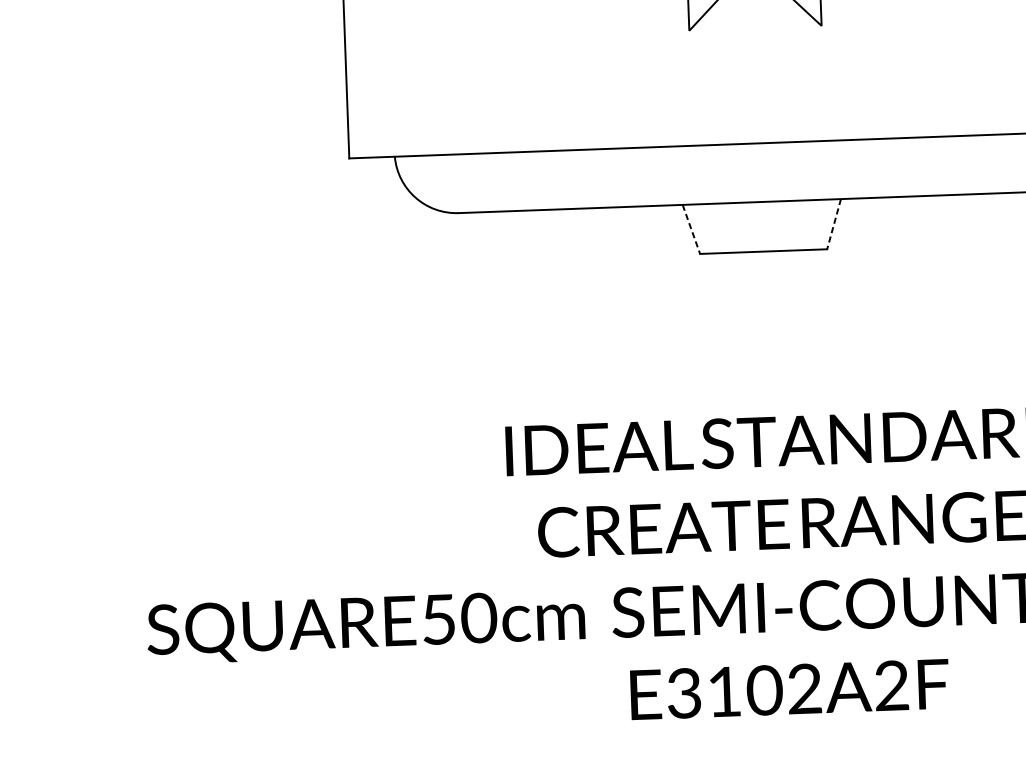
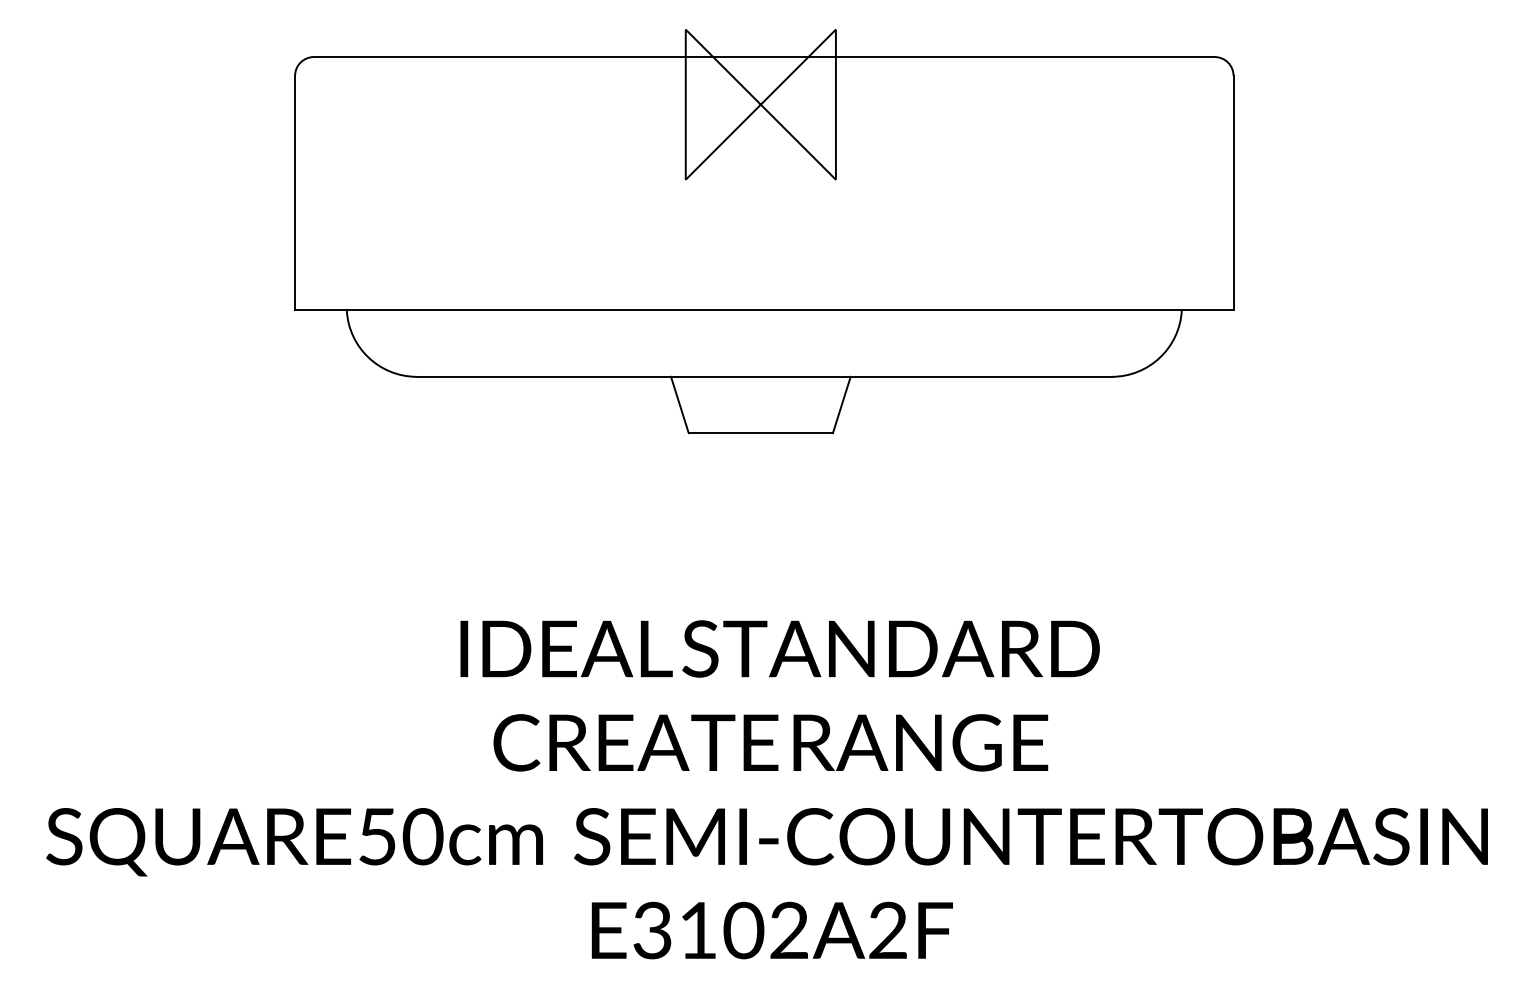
line: (833, 224) -> (841, 405), dashed -> solid
line: (691, 229) -> (679, 405), dashed -> solid

